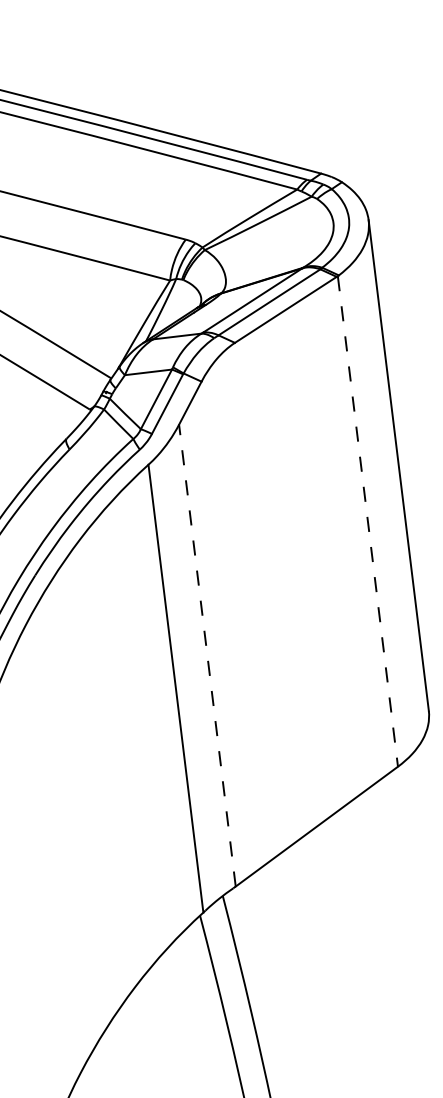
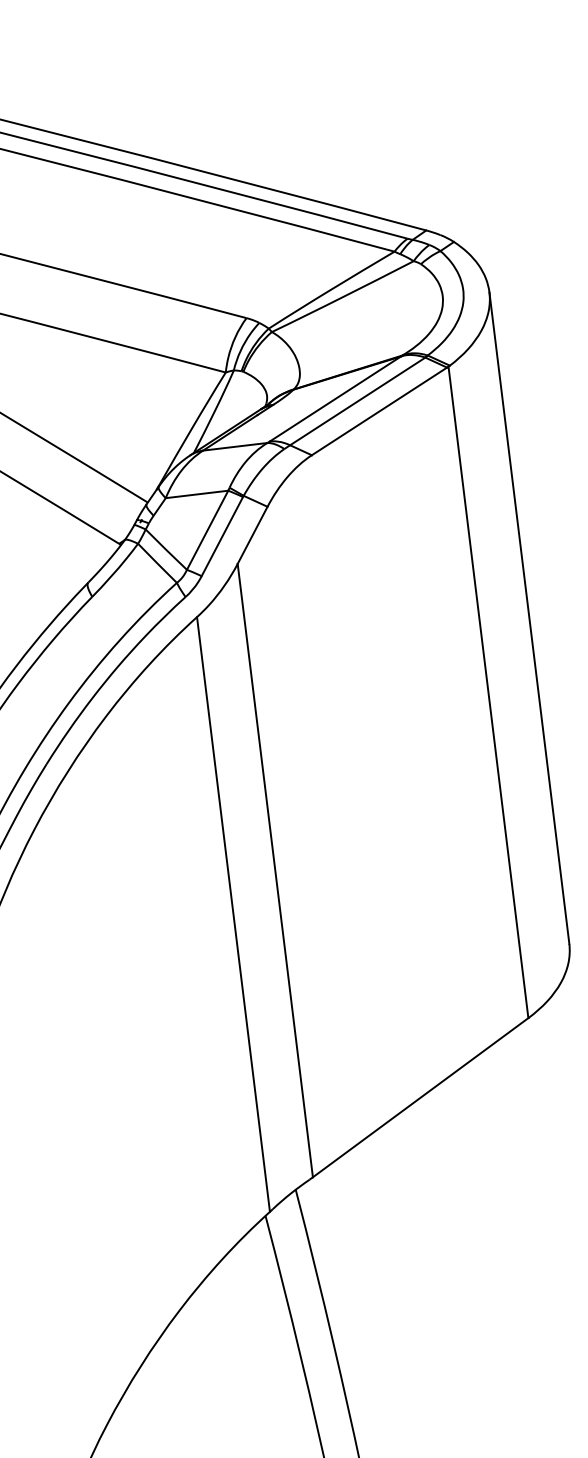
line: (367, 521) -> (488, 692), dashed -> solid
line: (207, 655) -> (275, 870), dashed -> solid

